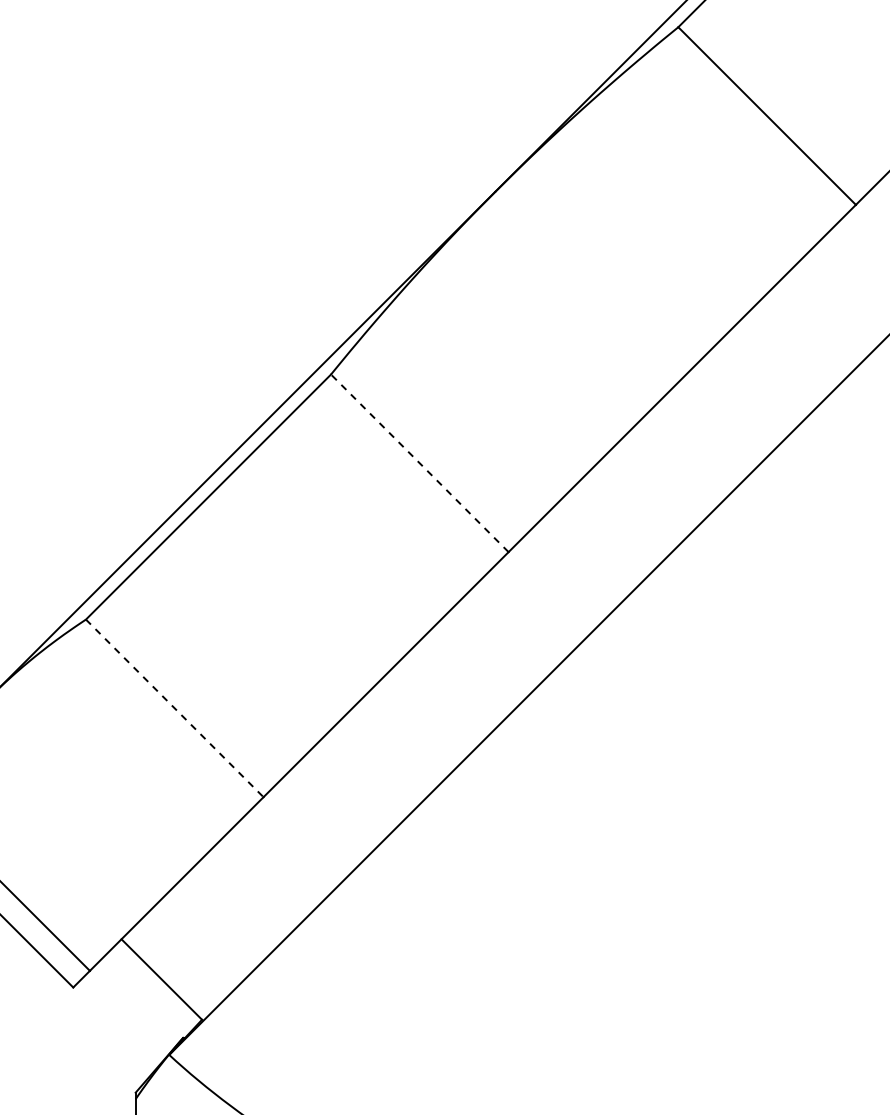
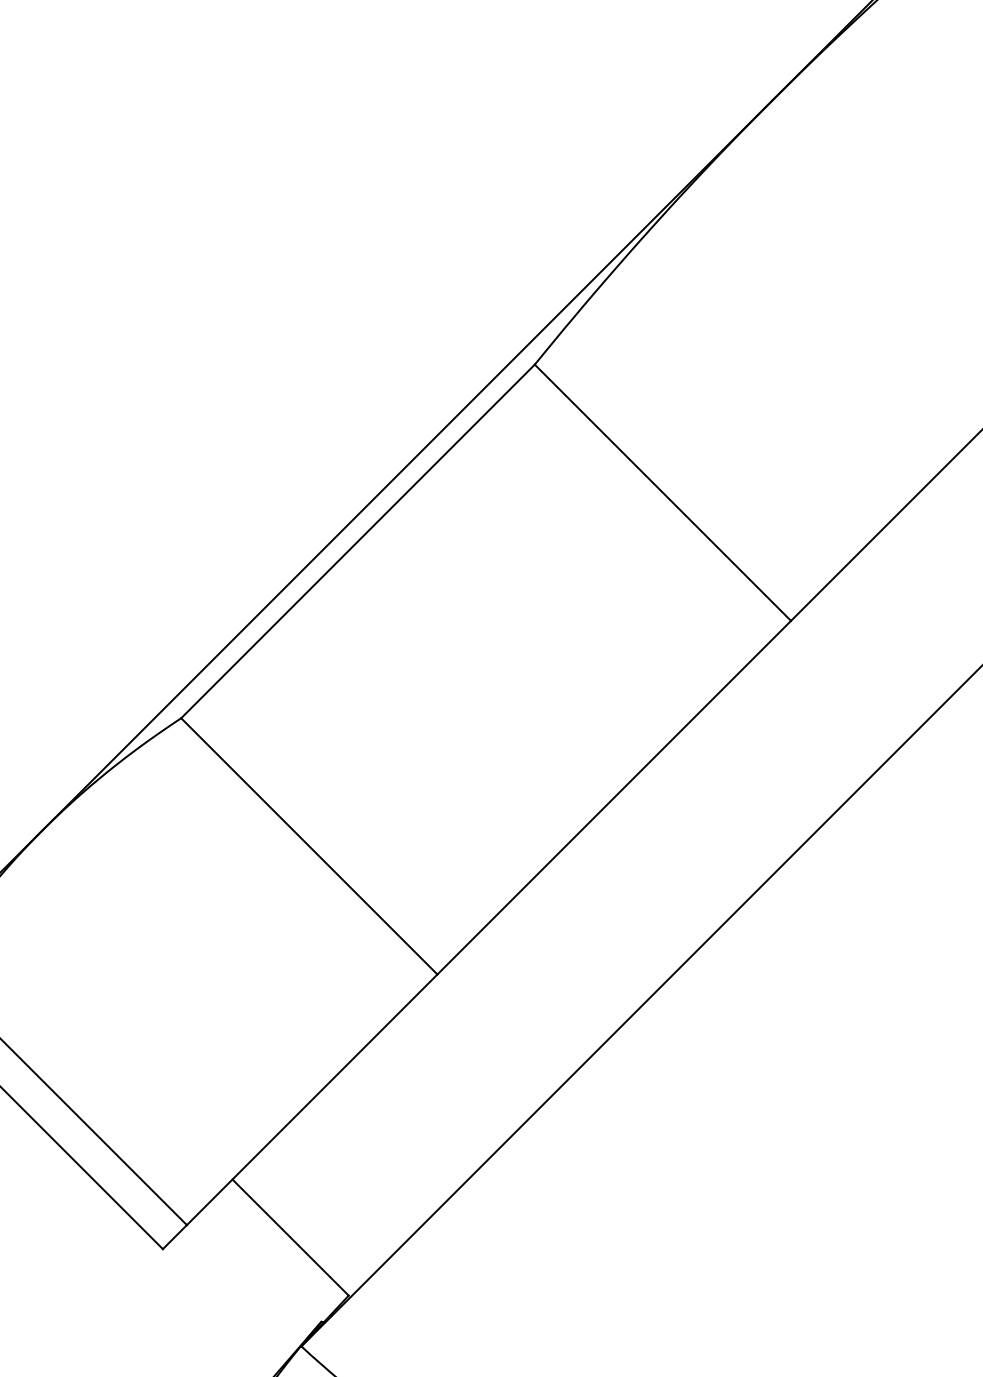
line: (419, 463) -> (662, 493), dashed -> solid
line: (174, 708) -> (308, 846), dashed -> solid

